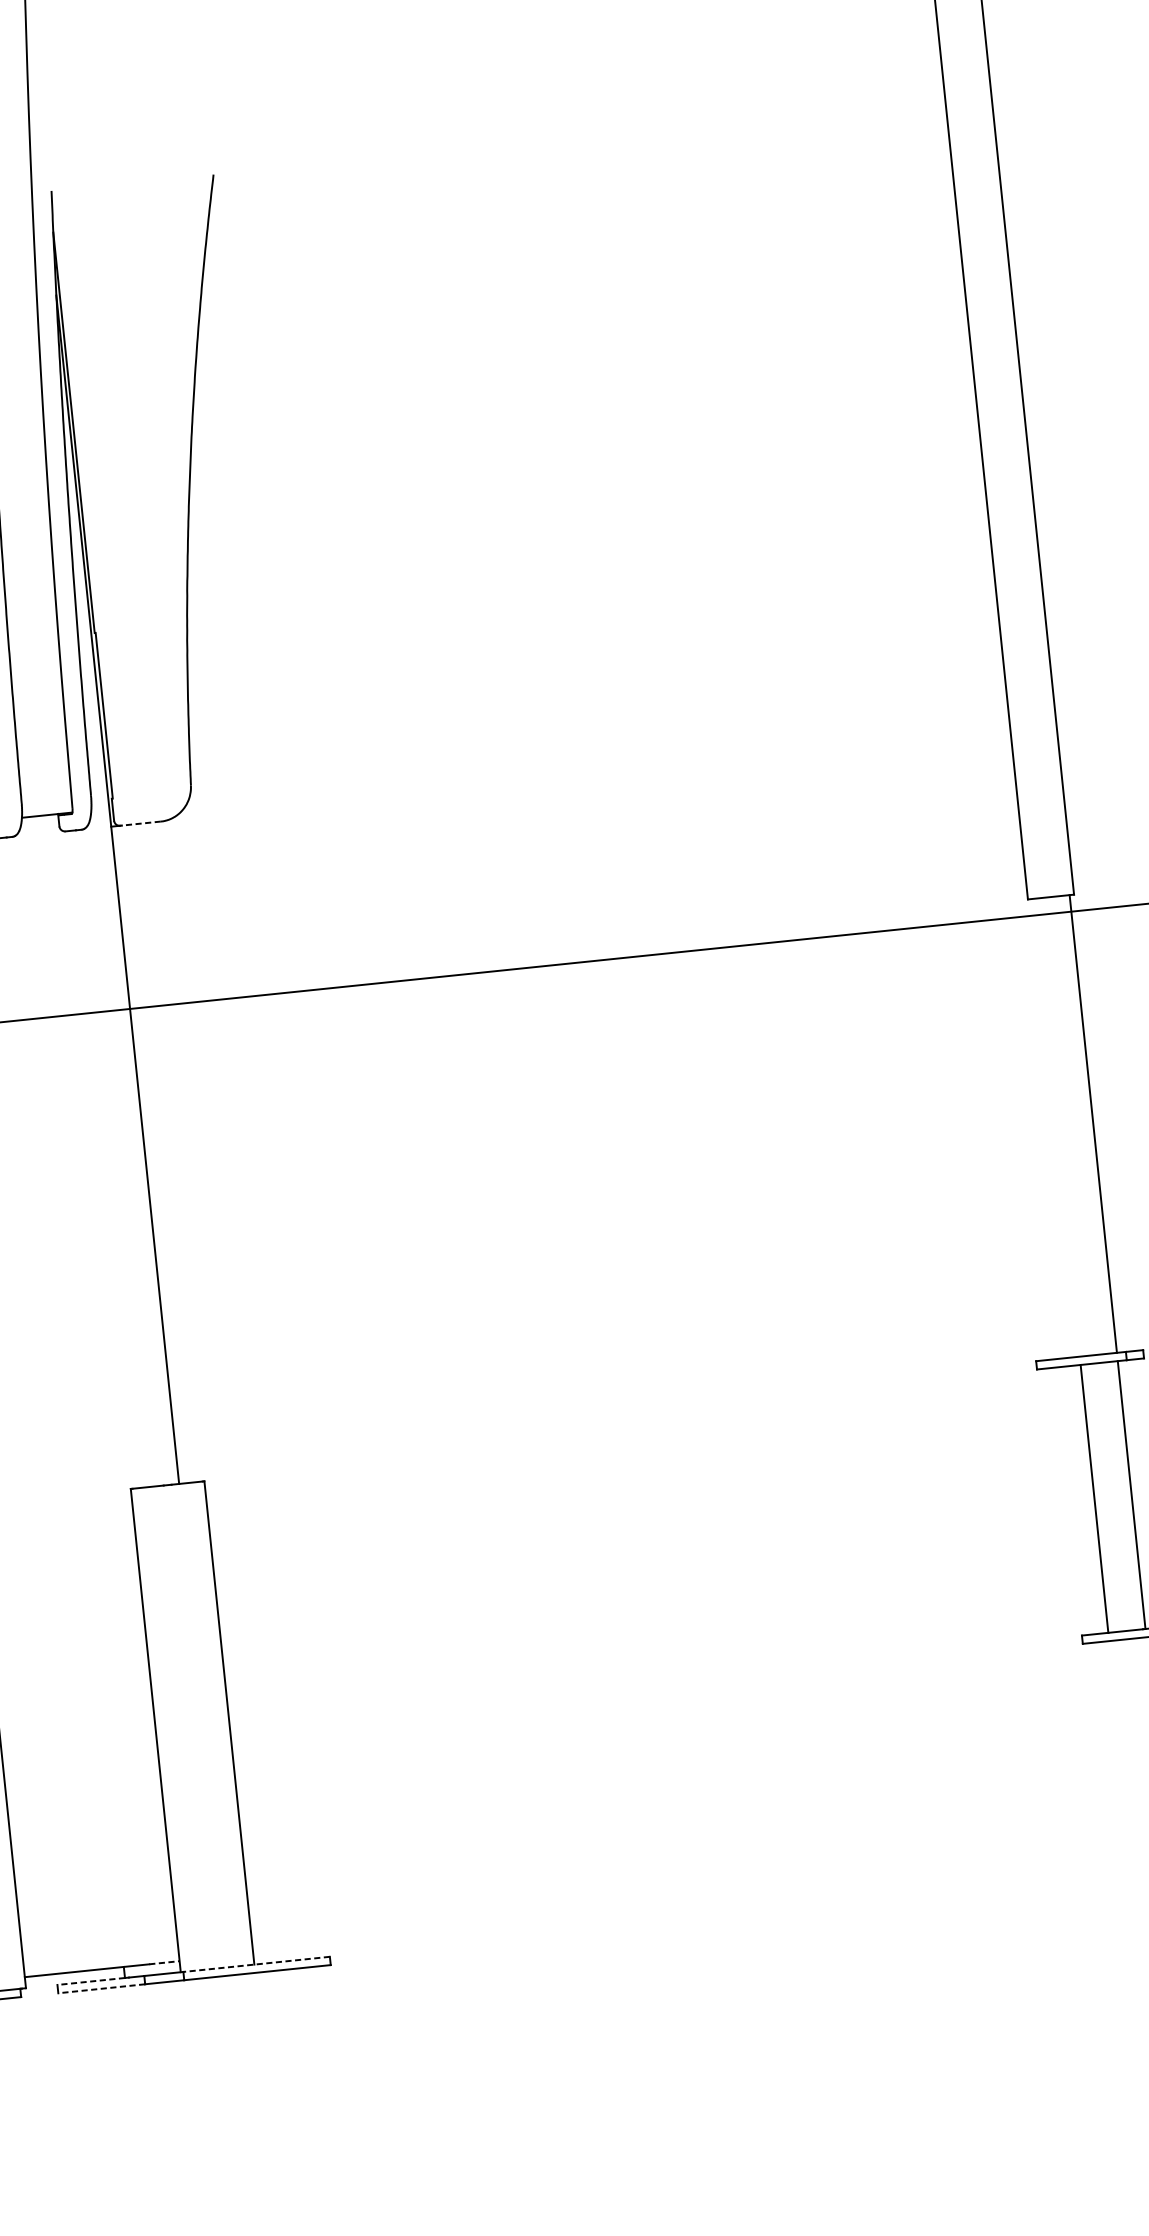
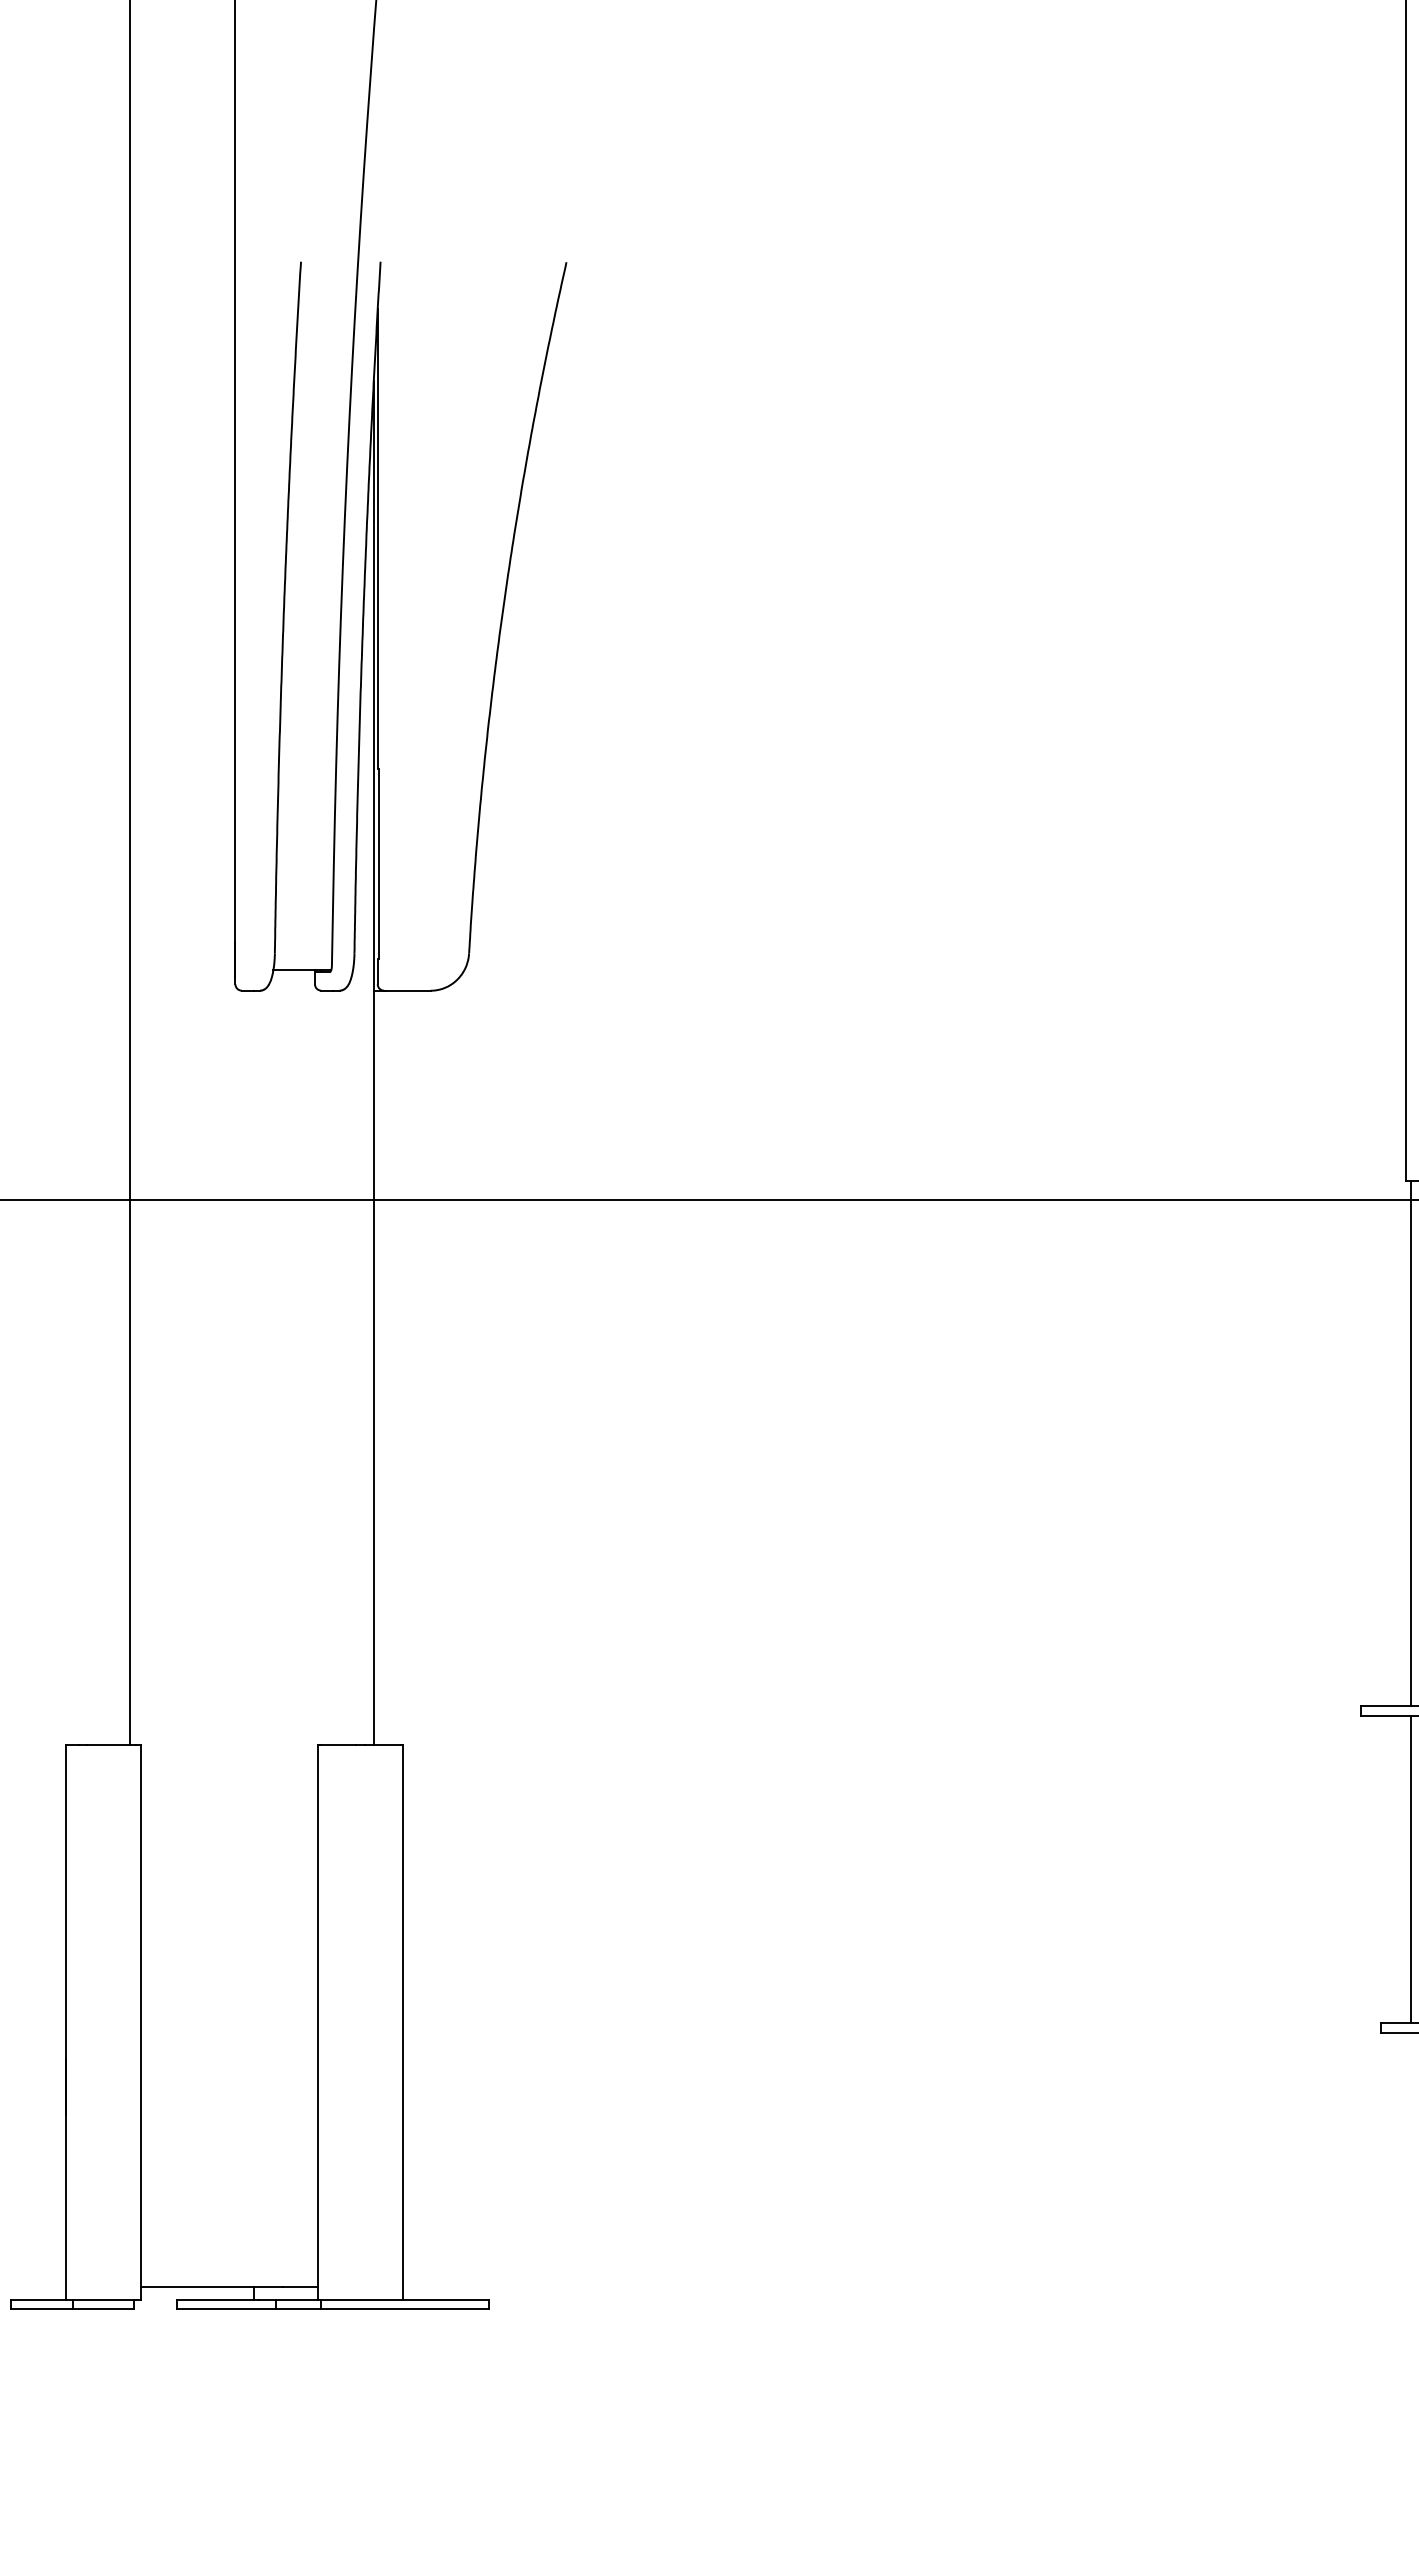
line: (140, 823) -> (407, 990), dashed -> solid
line: (1056, 1127) -> (1411, 1443), added
line: (164, 1962) -> (301, 2286), dashed -> solid
line: (255, 1964) -> (404, 2299), dashed -> solid
line: (91, 1981) -> (215, 2299), dashed -> solid
line: (101, 1989) -> (226, 2309), dashed -> solid

